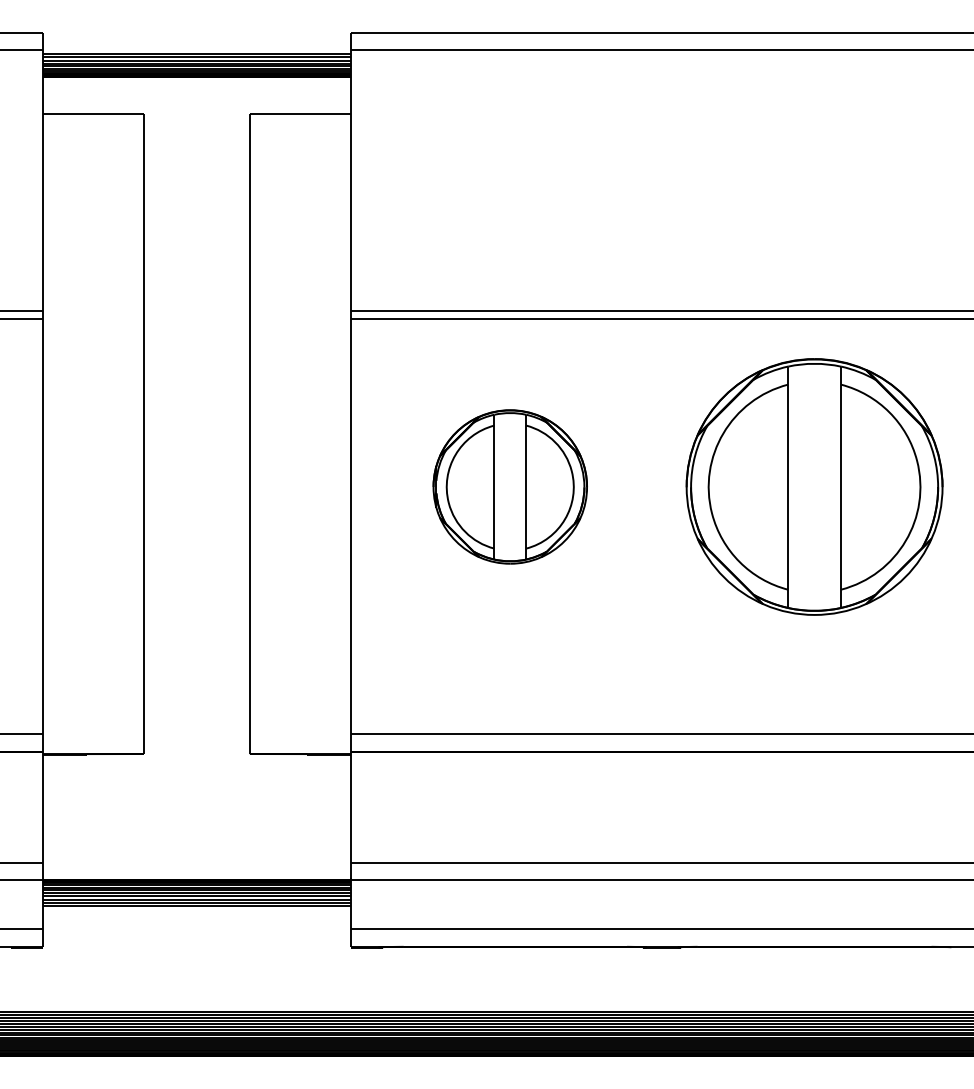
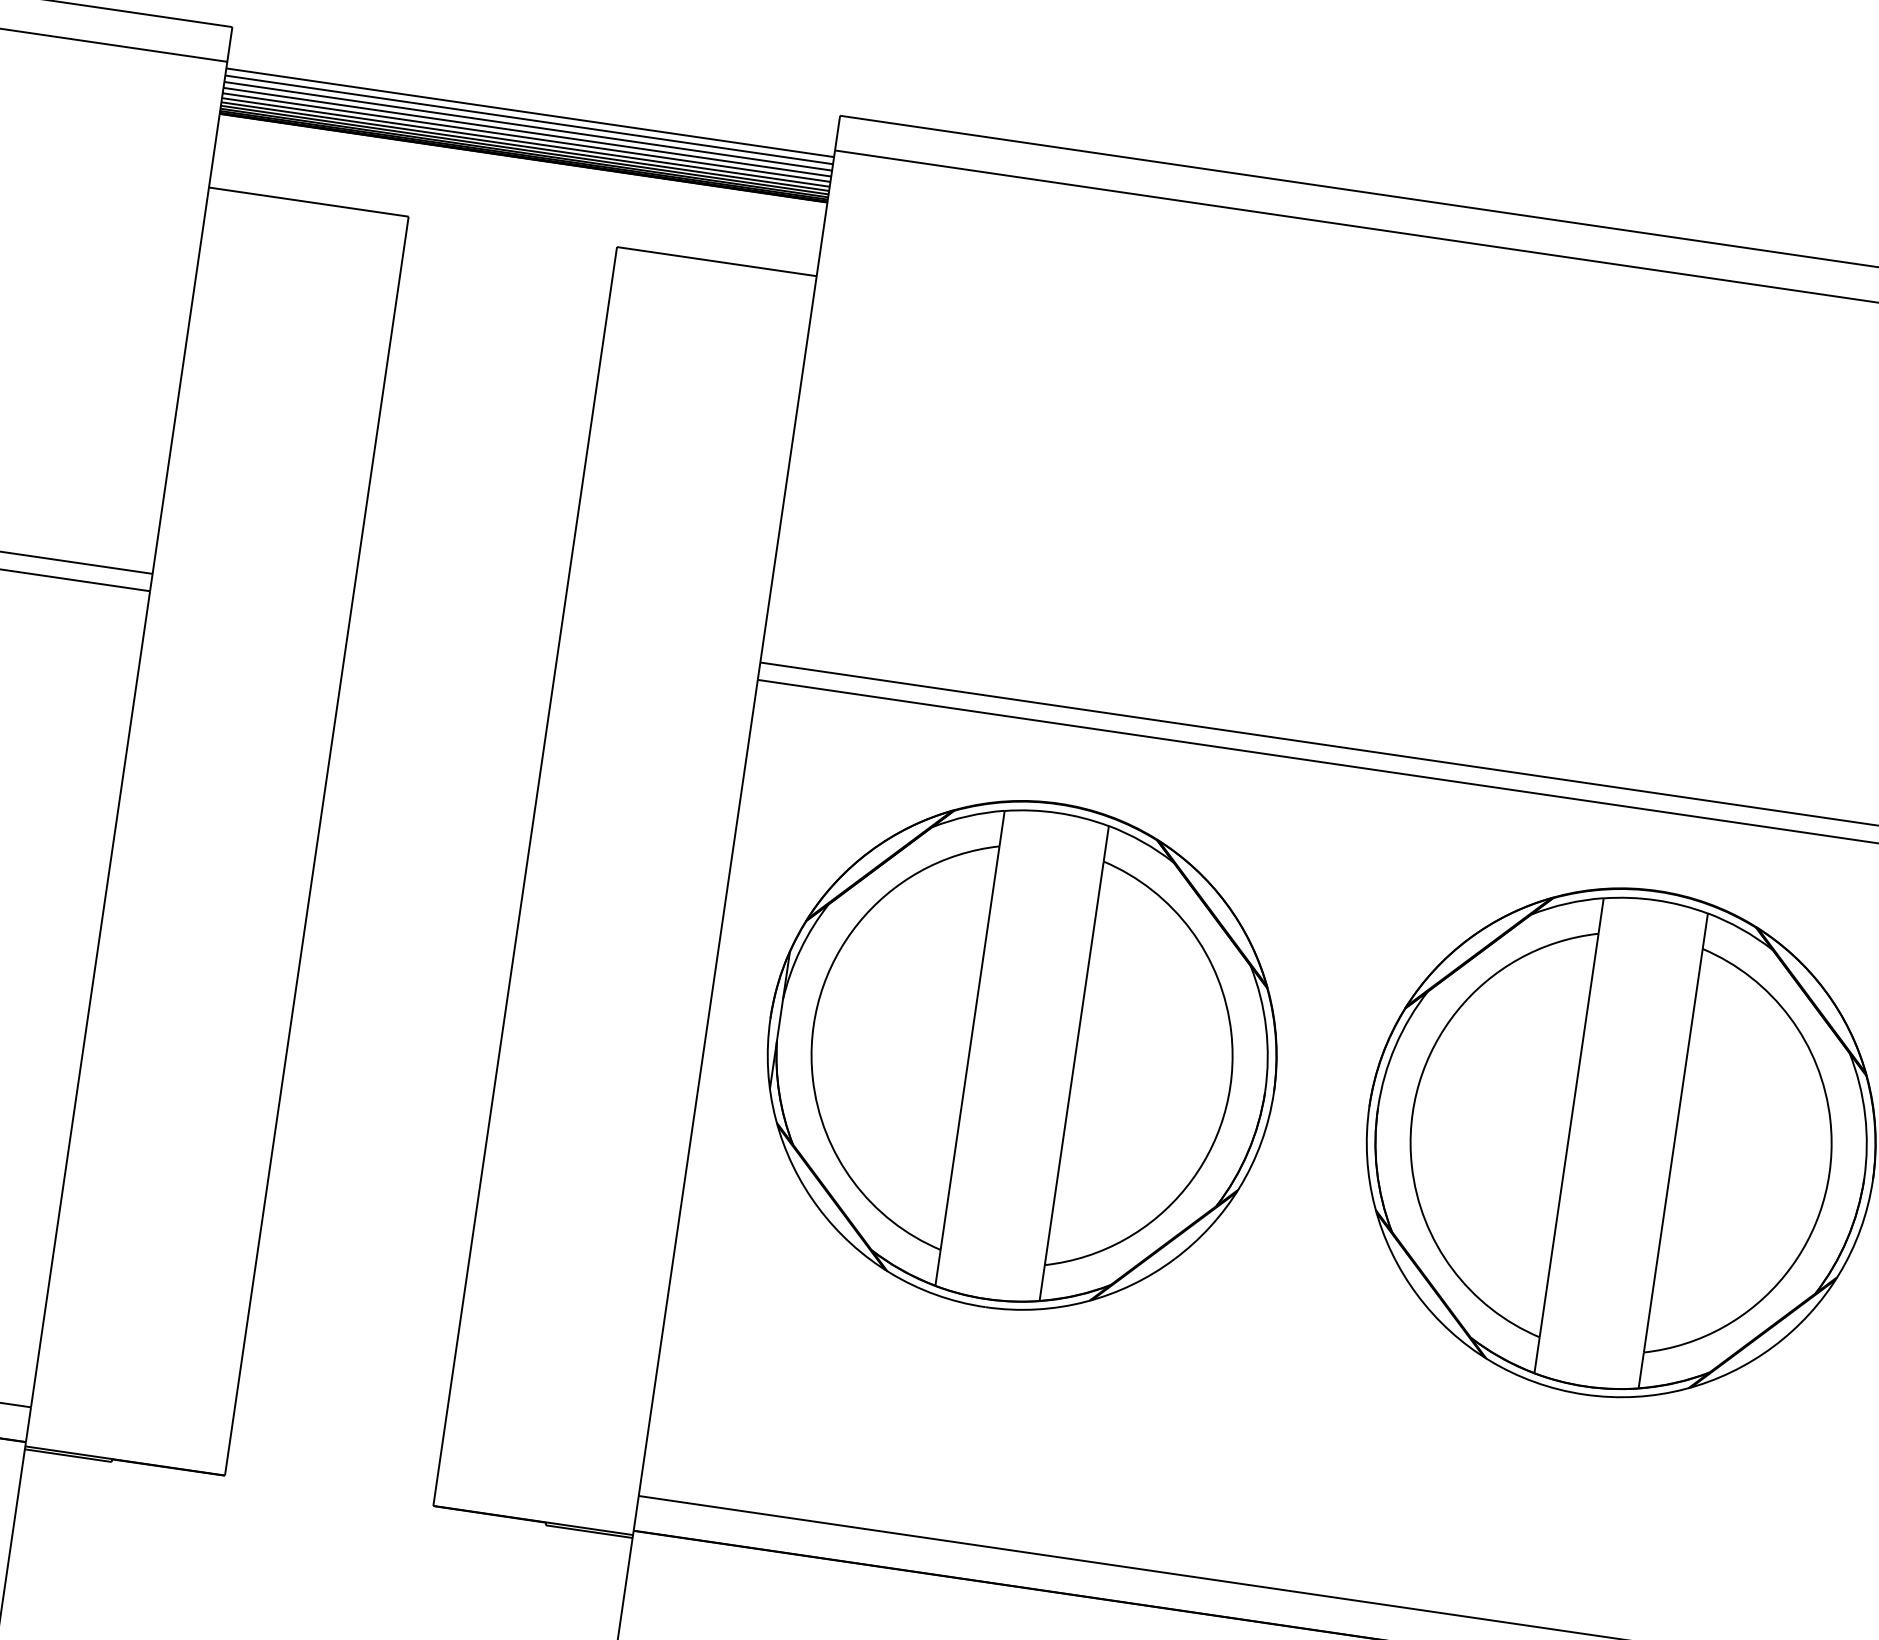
part: (510, 486) -> (1022, 1054), size x1.67

